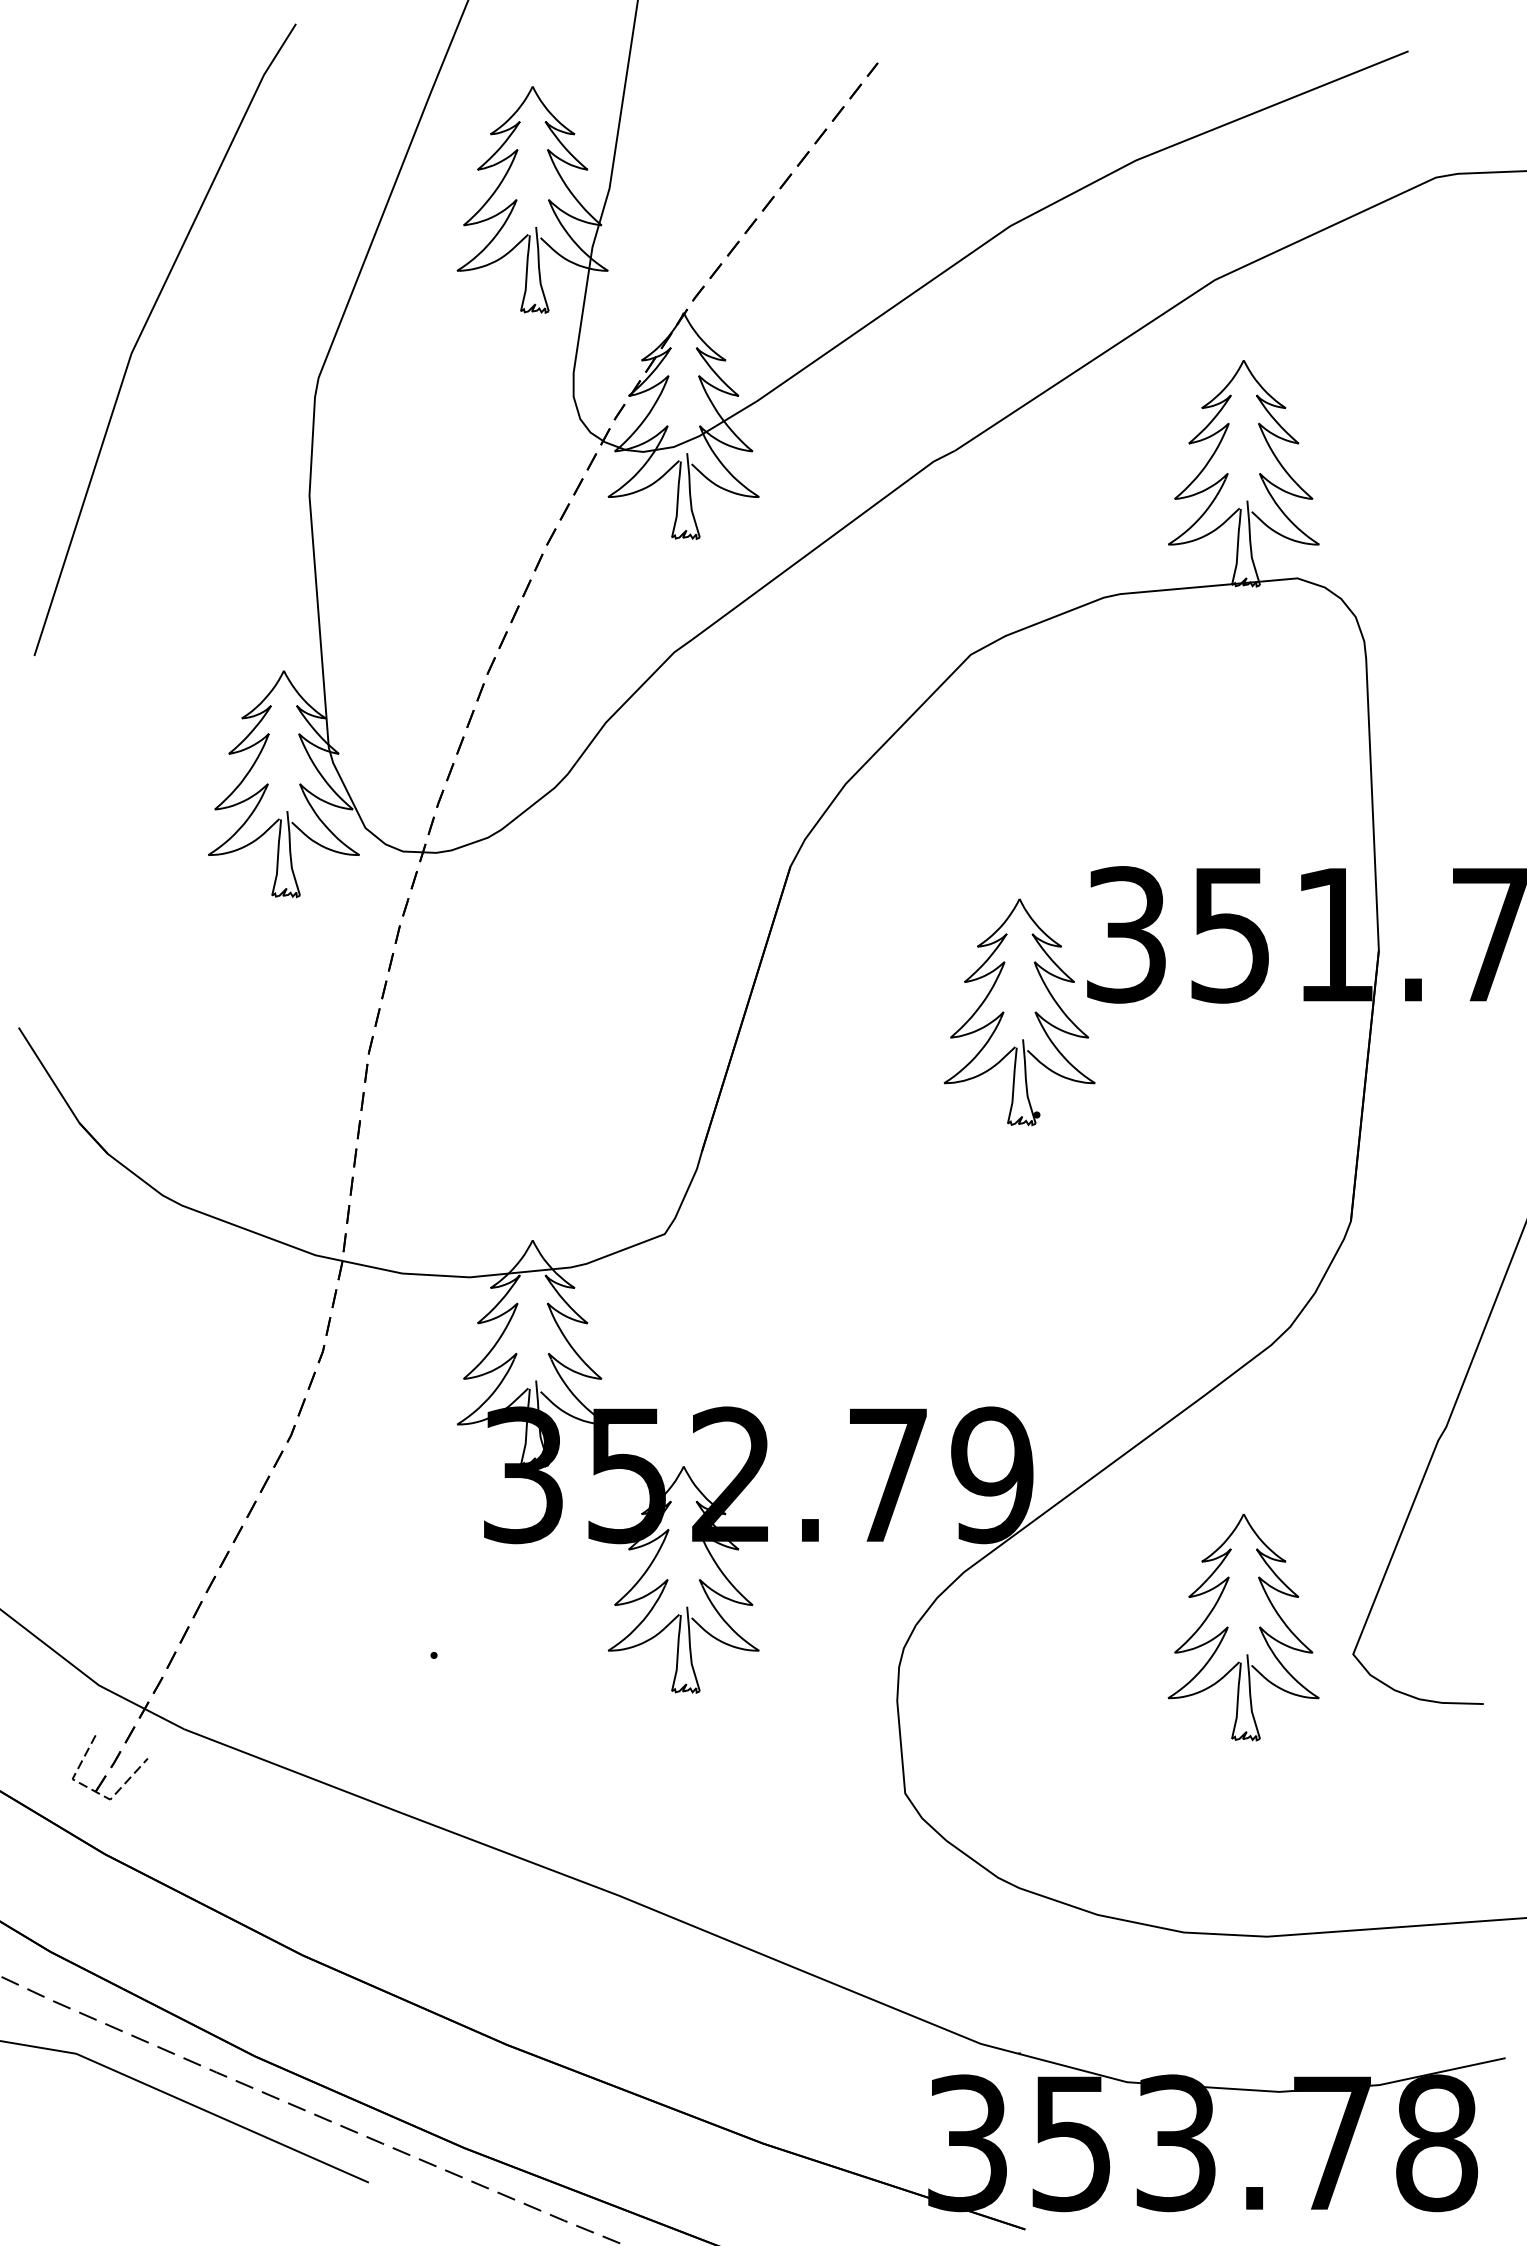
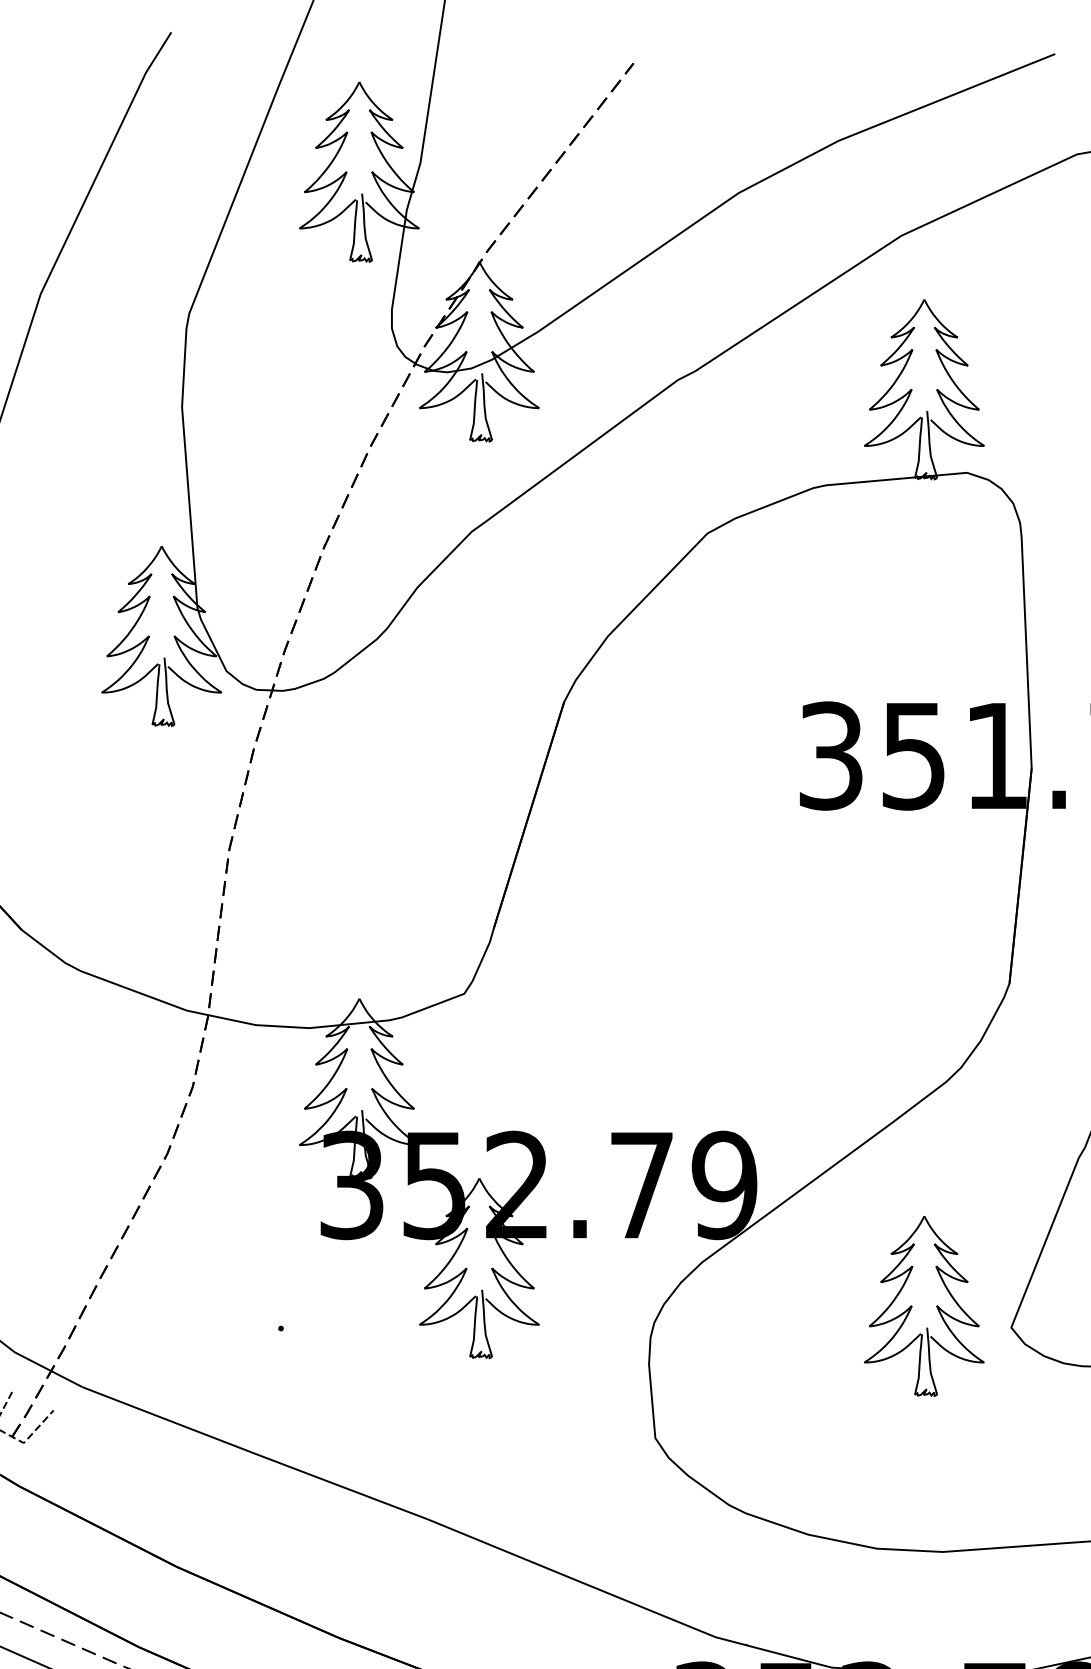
part: (1004, 1012) -> (734, 817), removed

